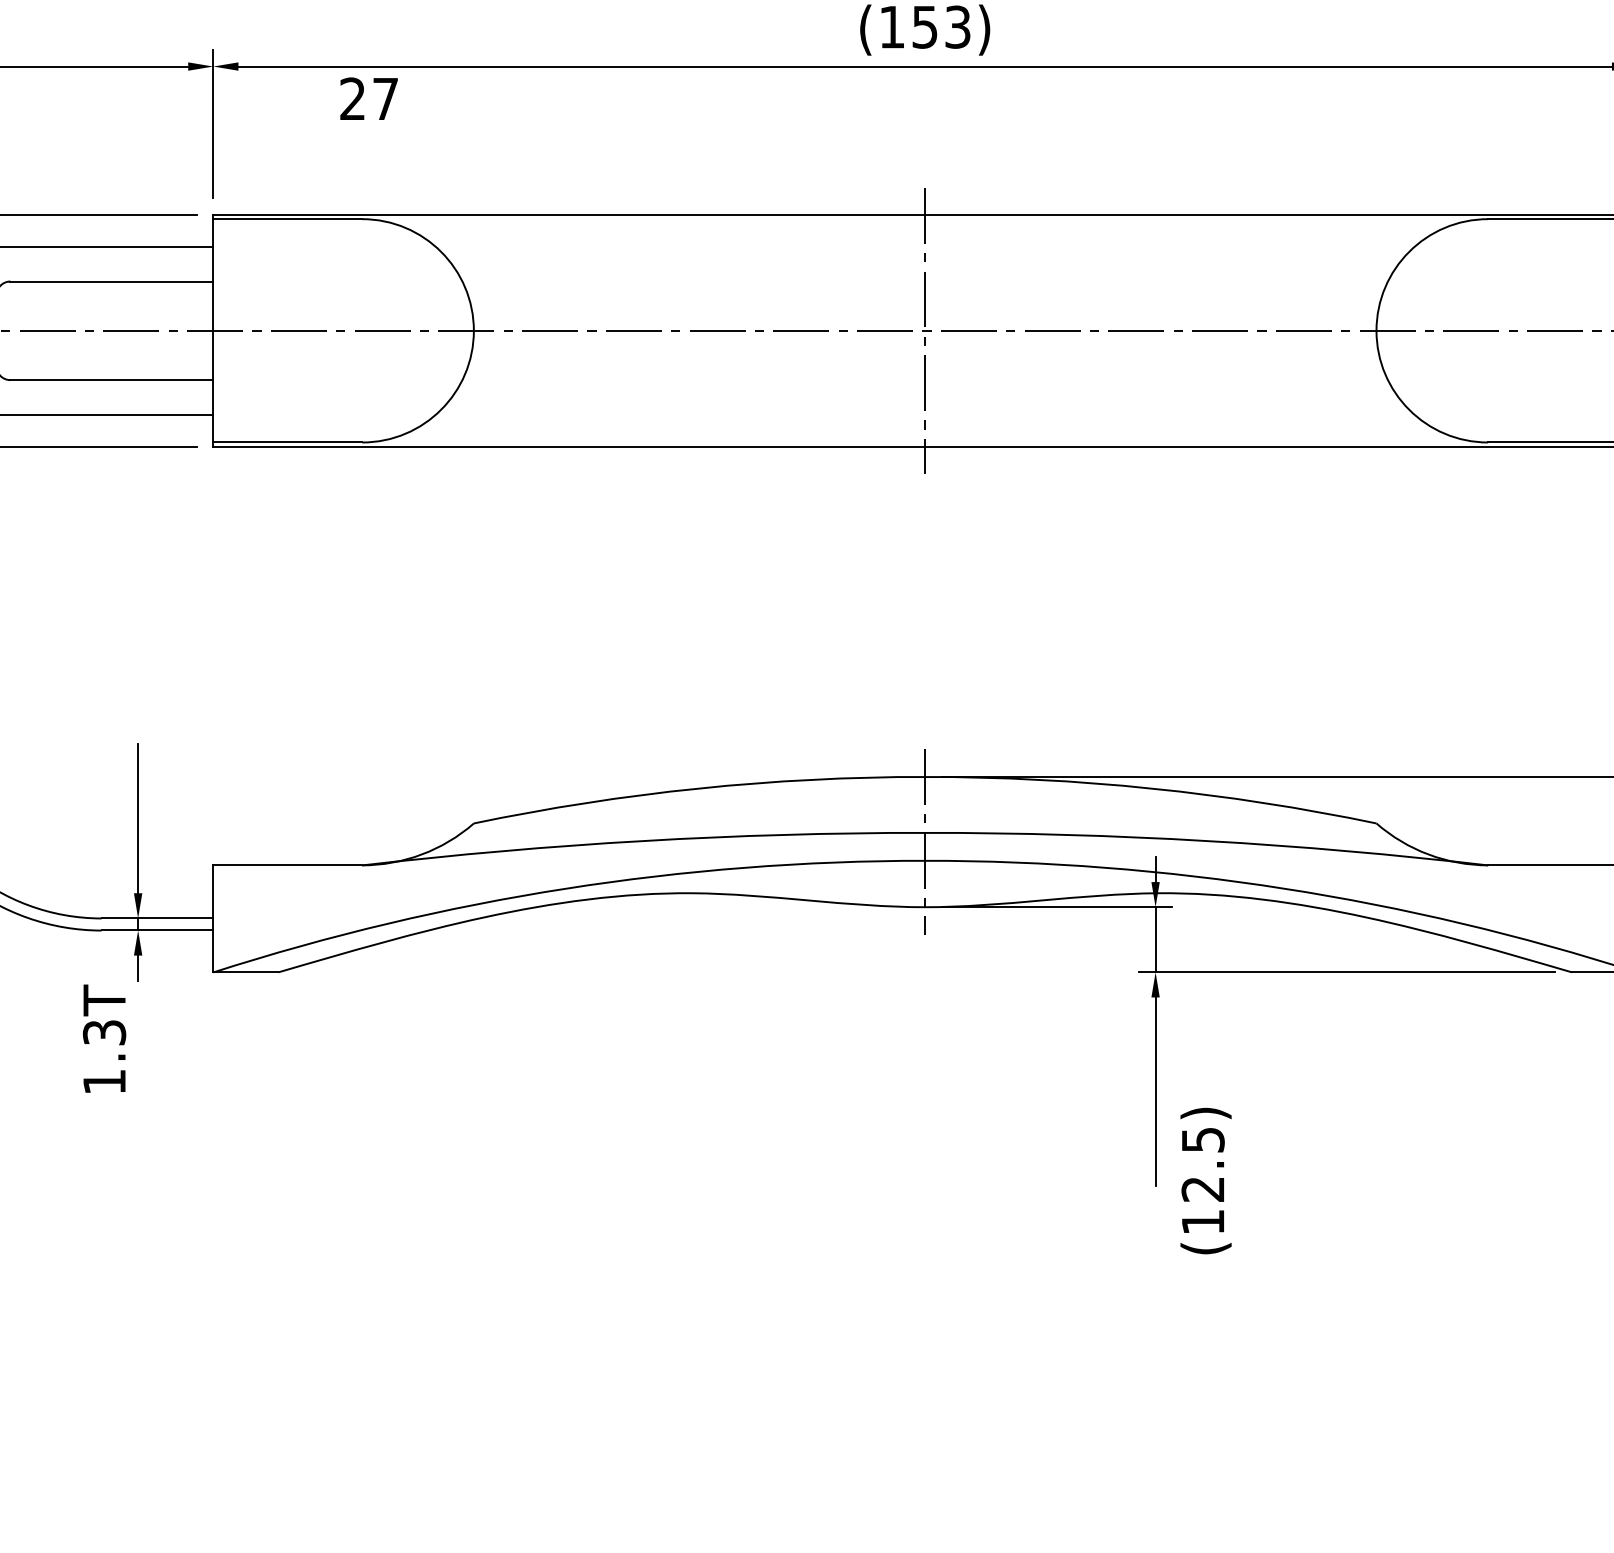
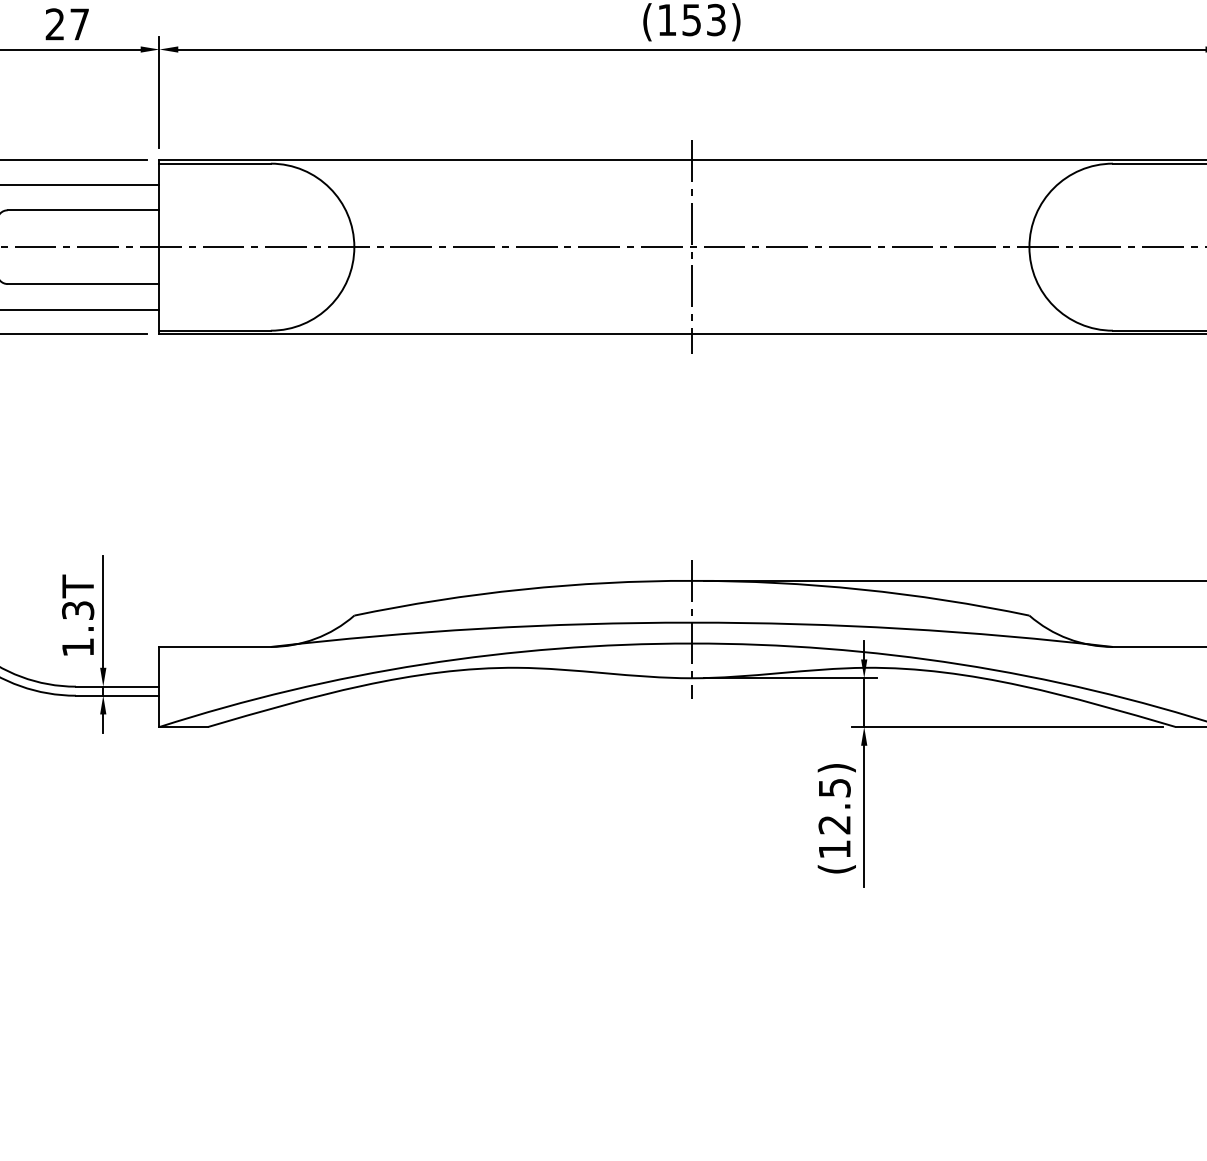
text: (368, 98) -> (66, 24), moved
text: (104, 1038) -> (78, 614), moved
text: (1205, 1180) -> (836, 818), moved

